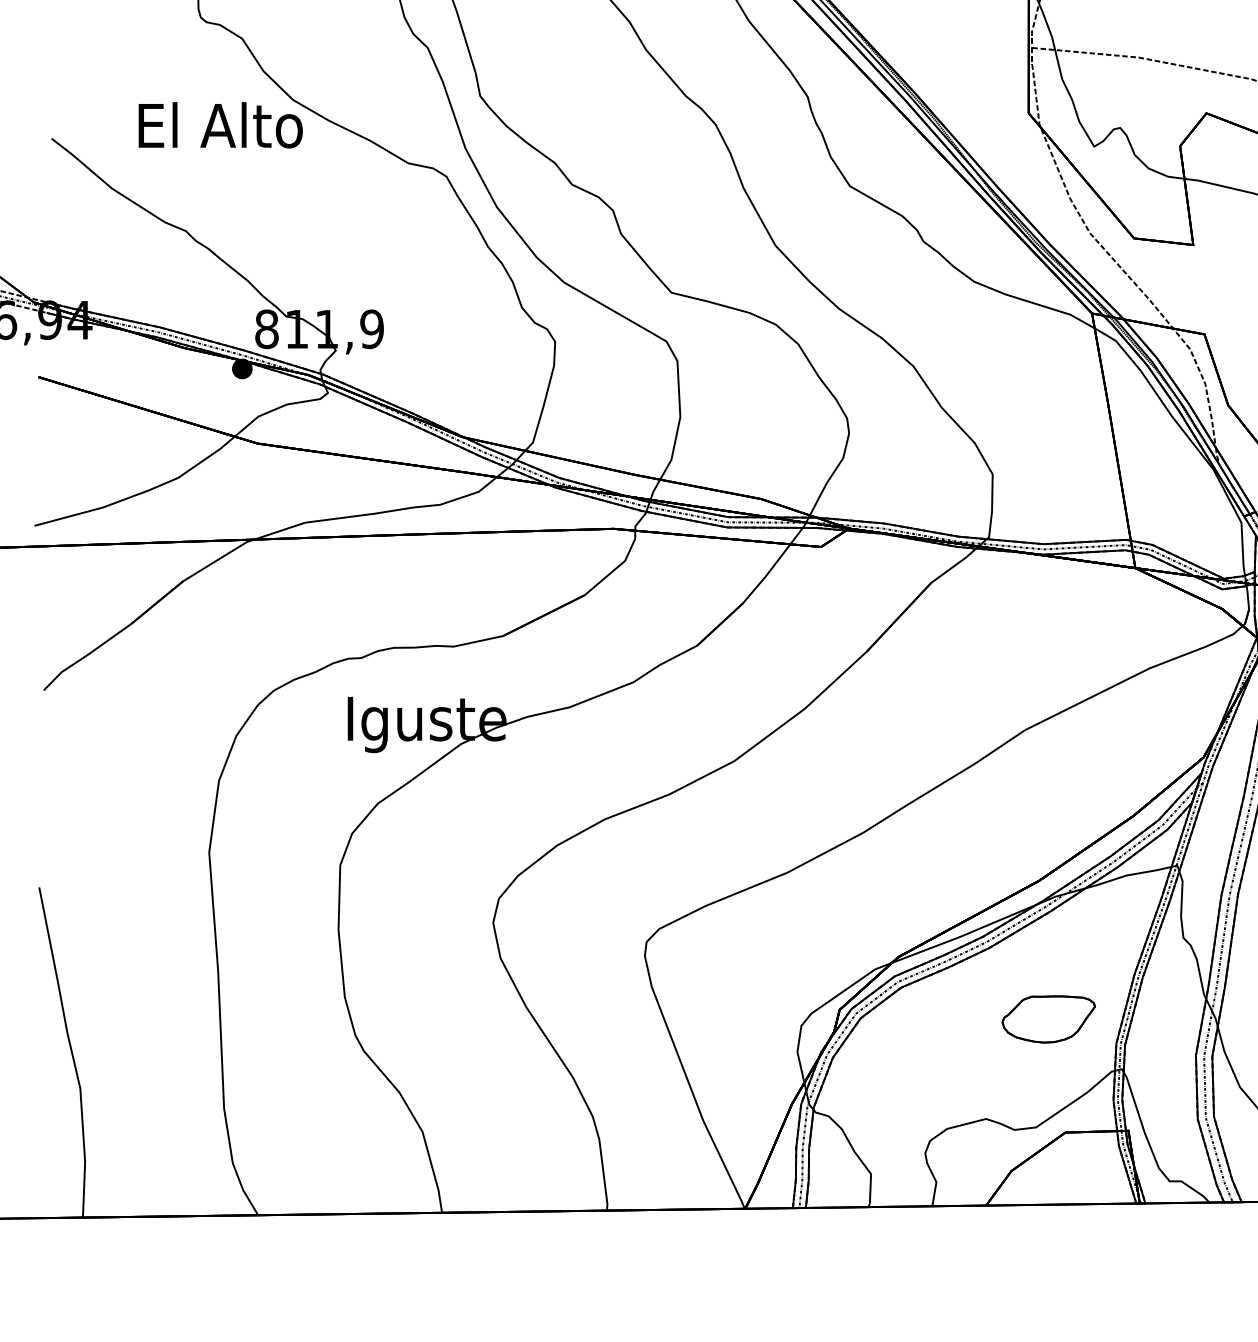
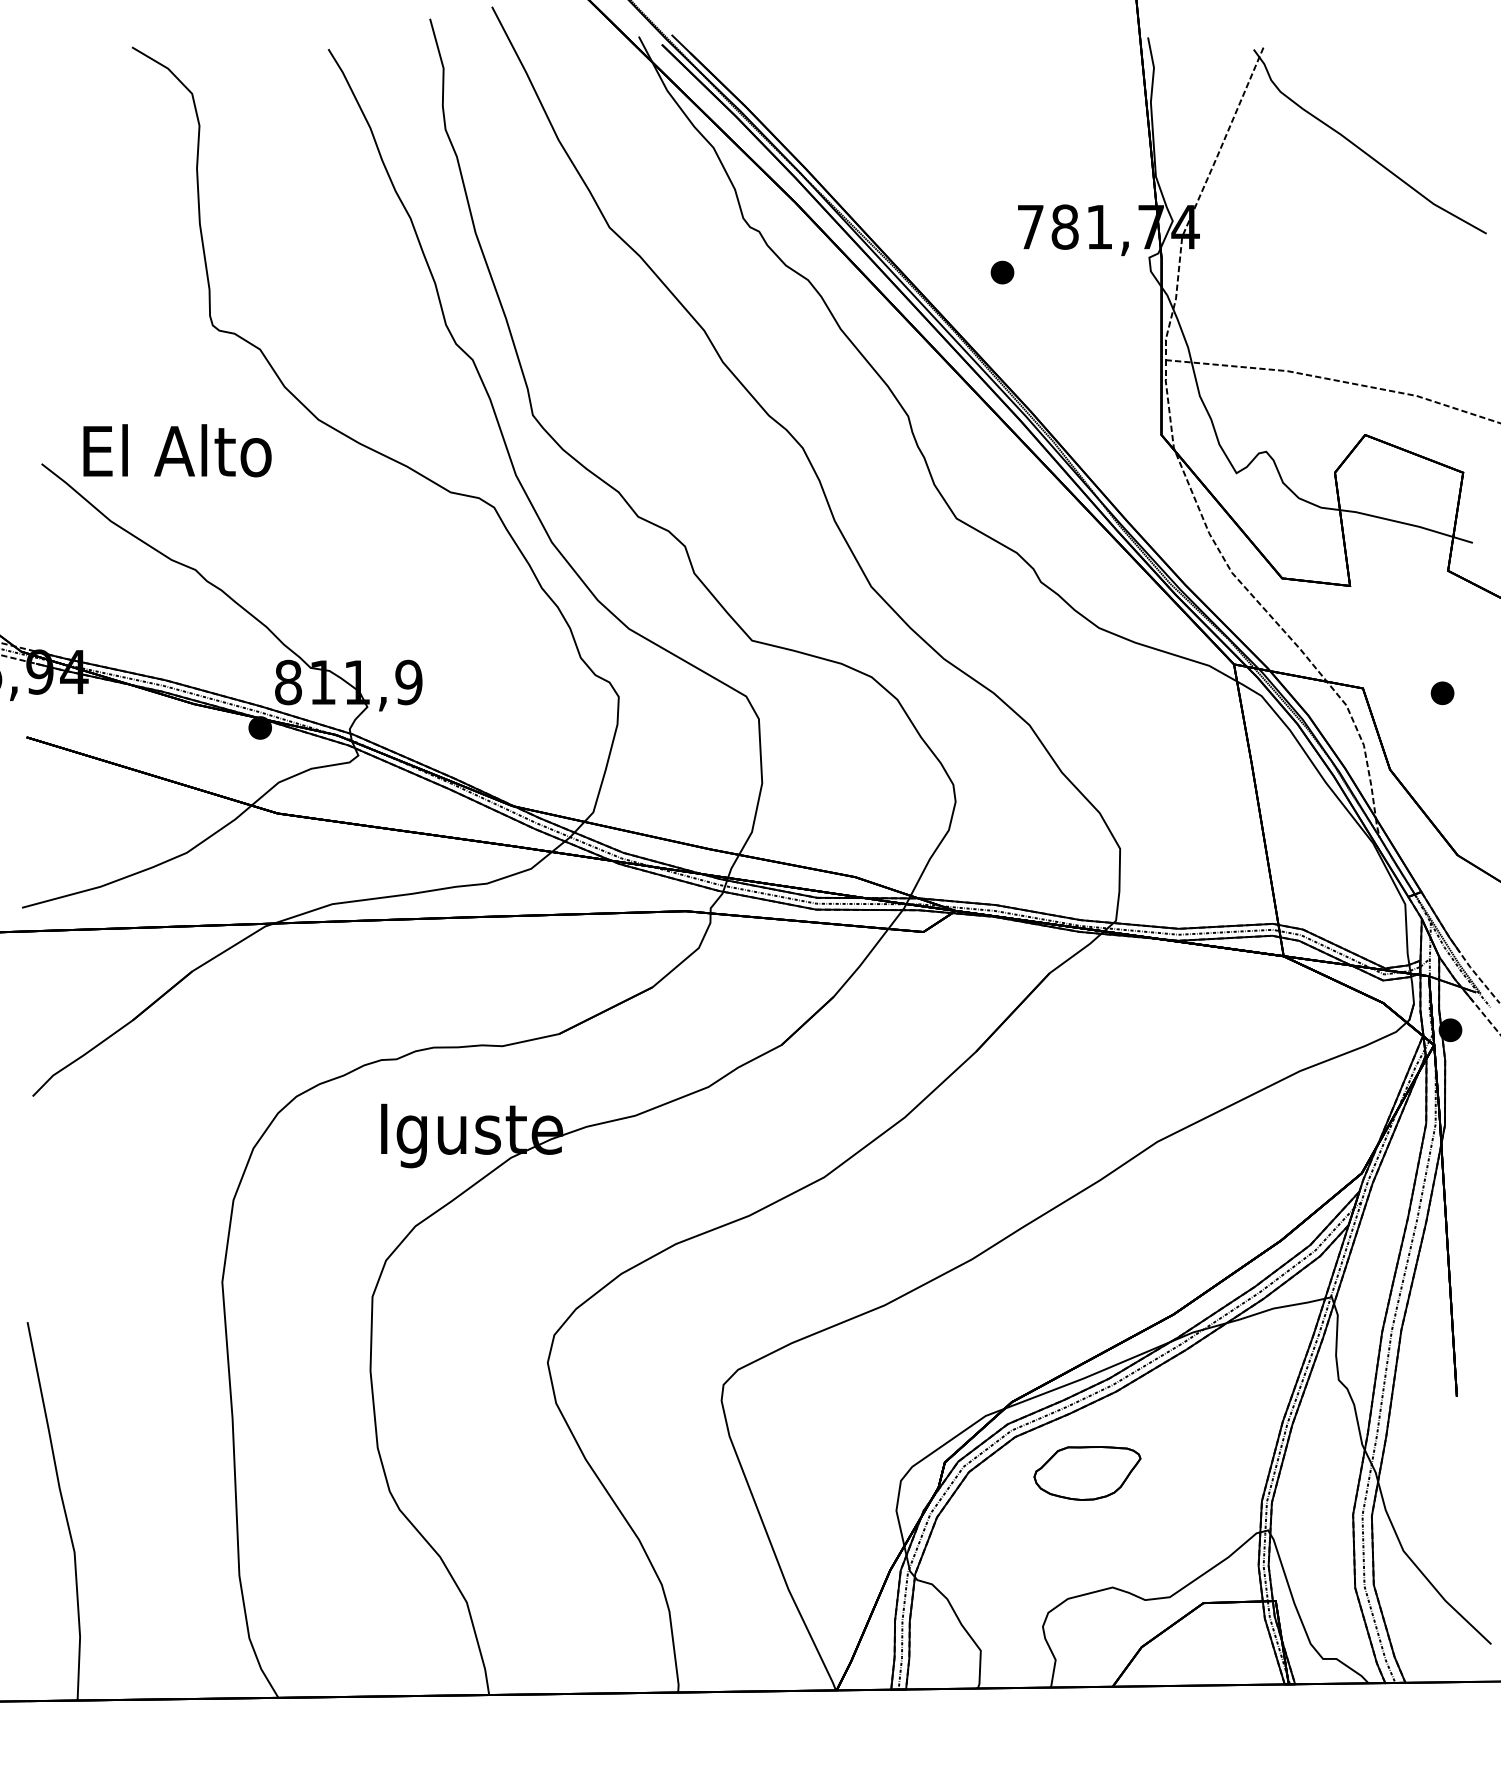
text: (220, 125) -> (177, 450), moved
part: (1048, 1019) -> (1087, 1473), moved

